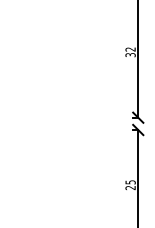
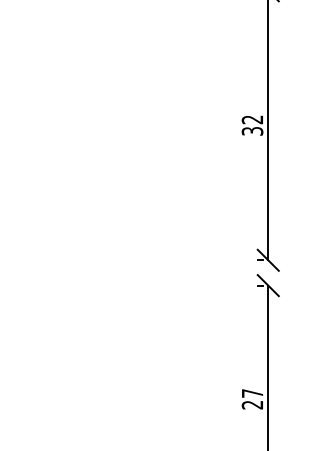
text: (130, 182) -> (252, 393), 25 -> 27

